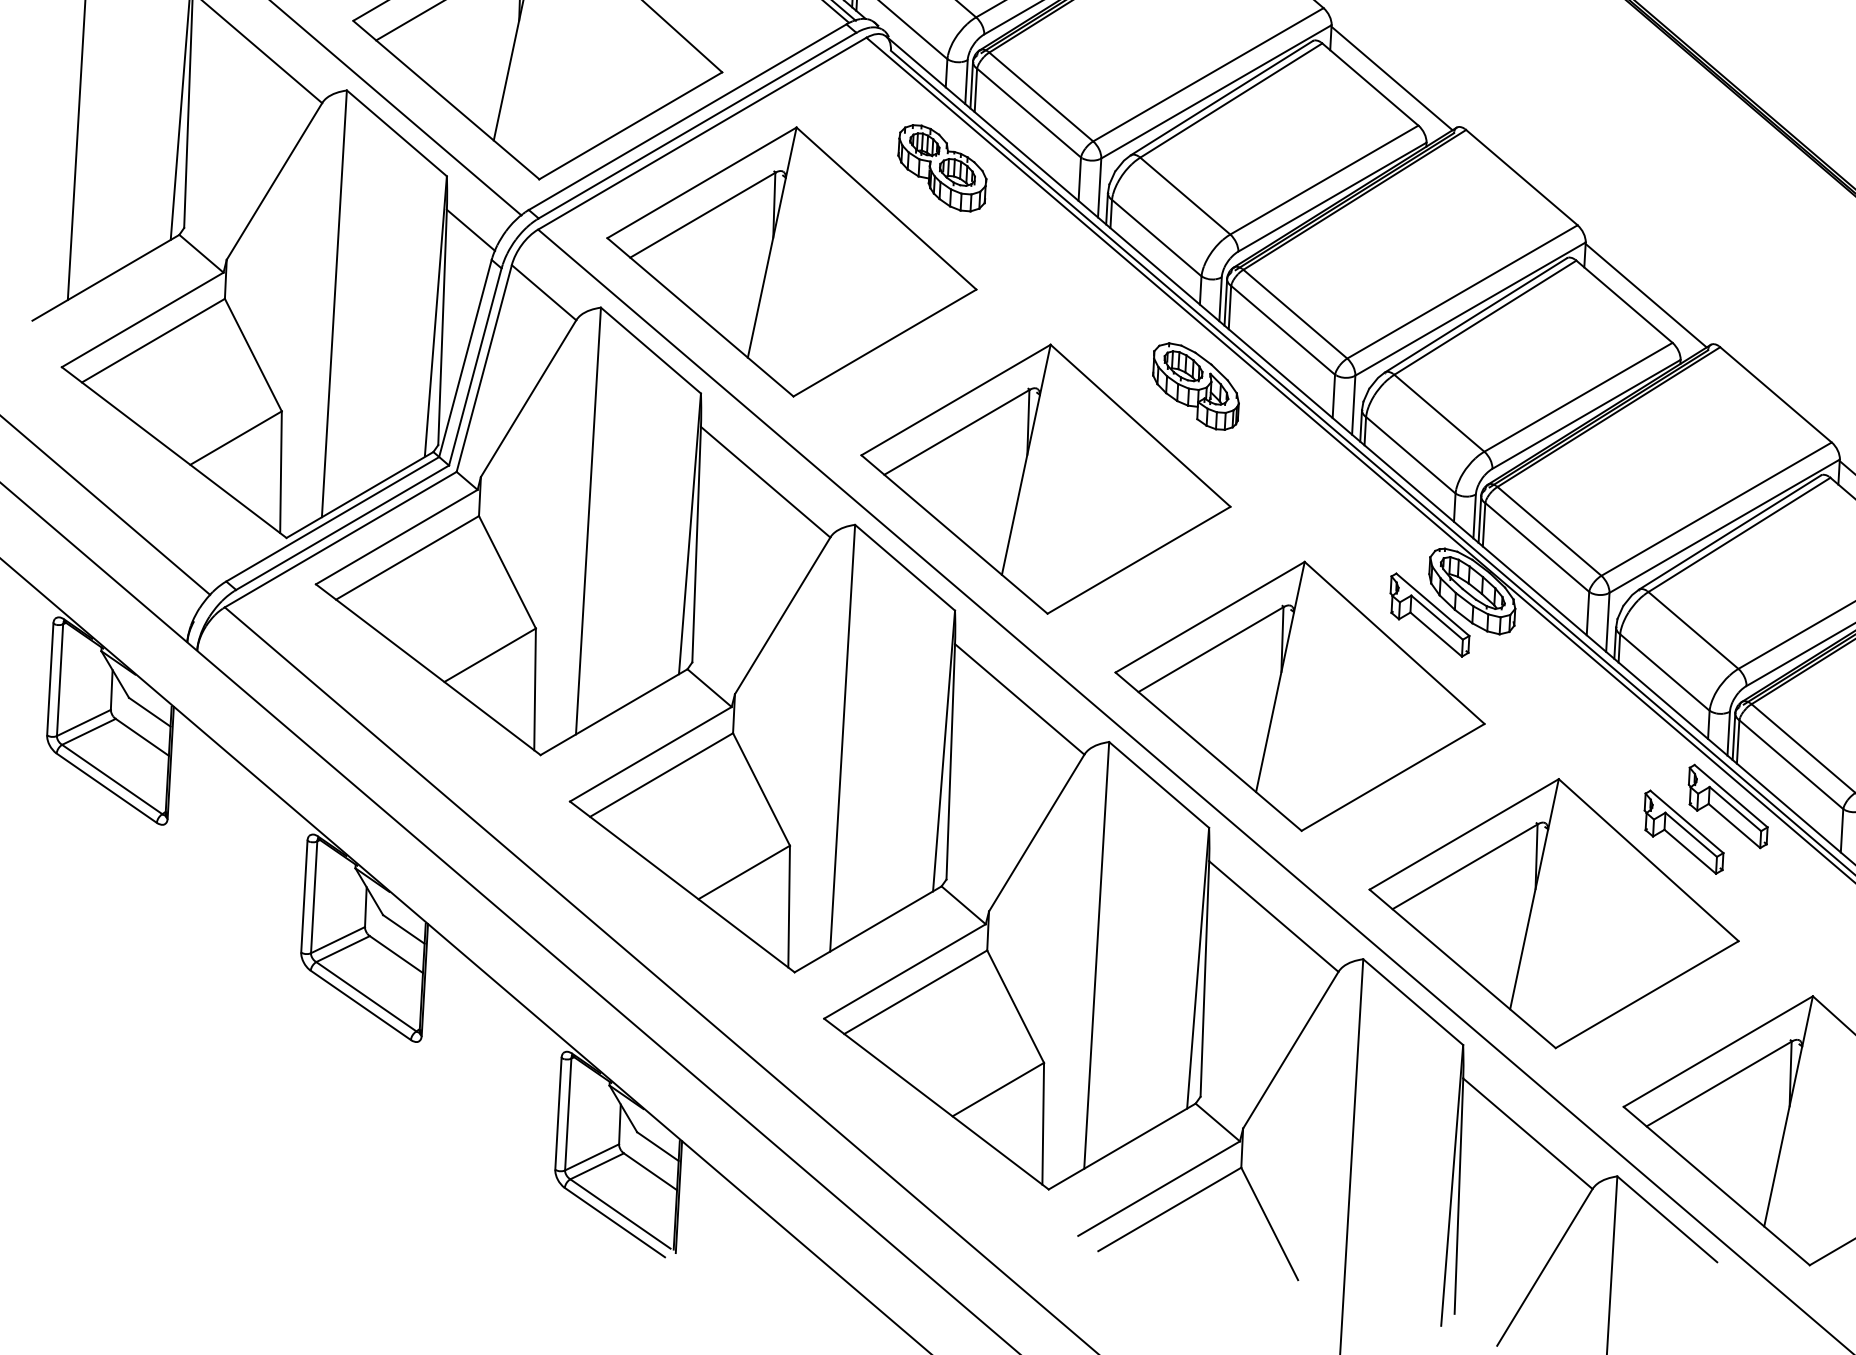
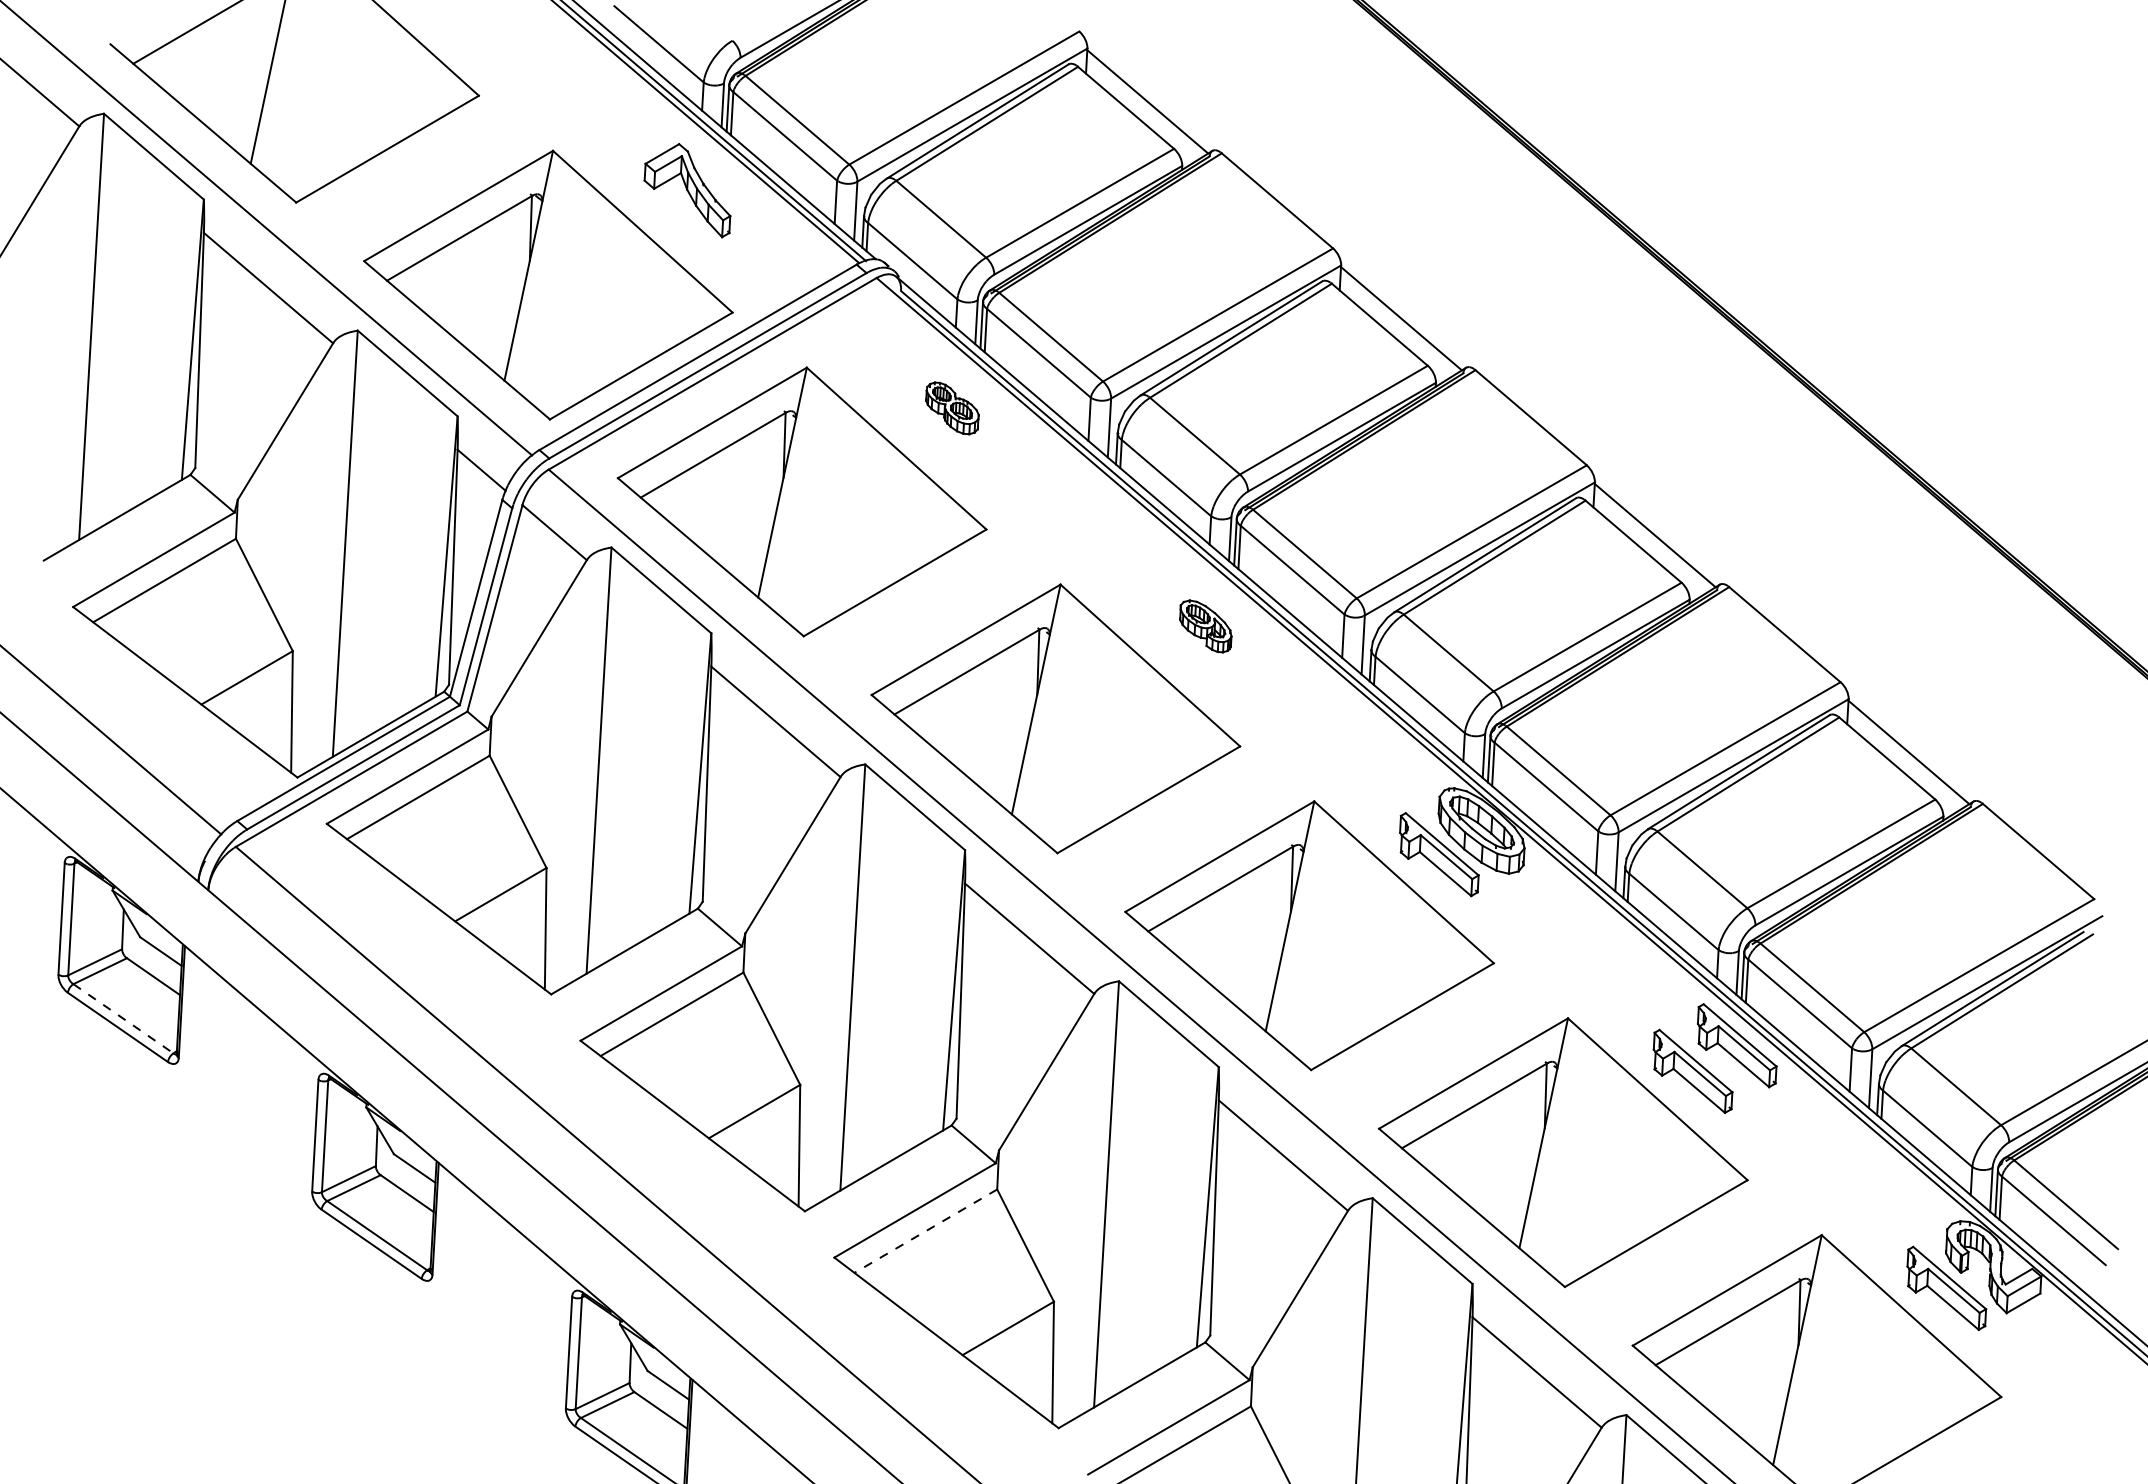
part: (942, 168) -> (952, 408), size x0.6
part: (1195, 386) -> (1205, 626), size x0.6
line: (112, 779) -> (123, 1018), solid -> dashed
line: (915, 992) -> (925, 1231), solid -> dashed

